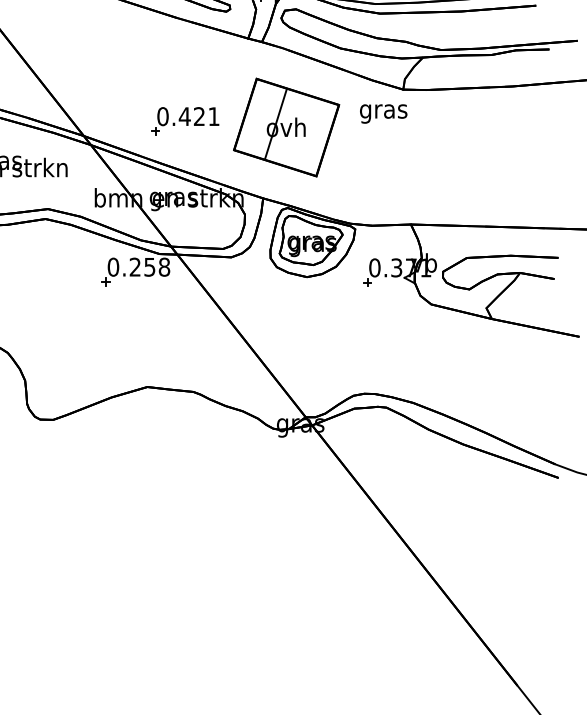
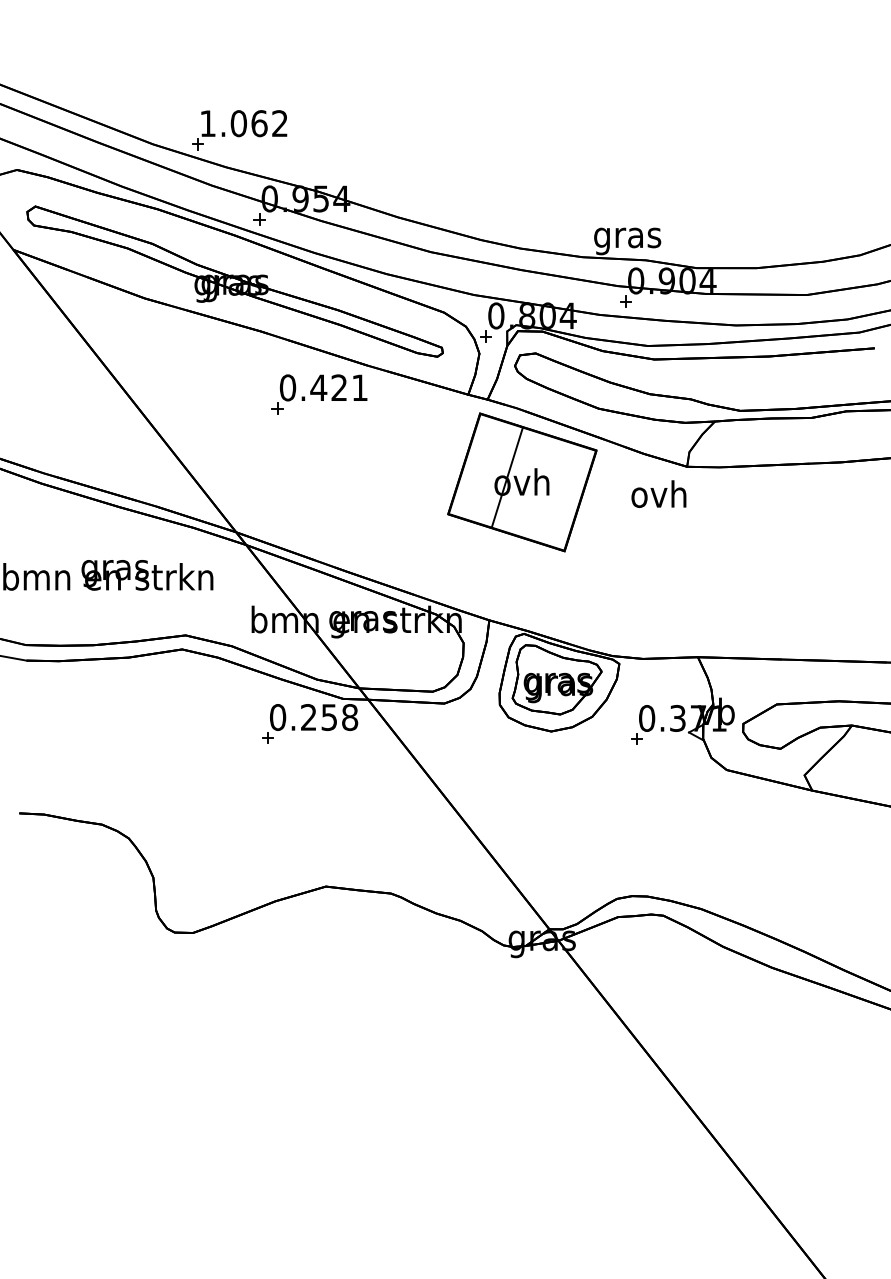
text: (383, 111) -> (659, 497), gras -> ovh
part: (185, 121) -> (319, 394), moved
part: (286, 127) -> (522, 482), moved

